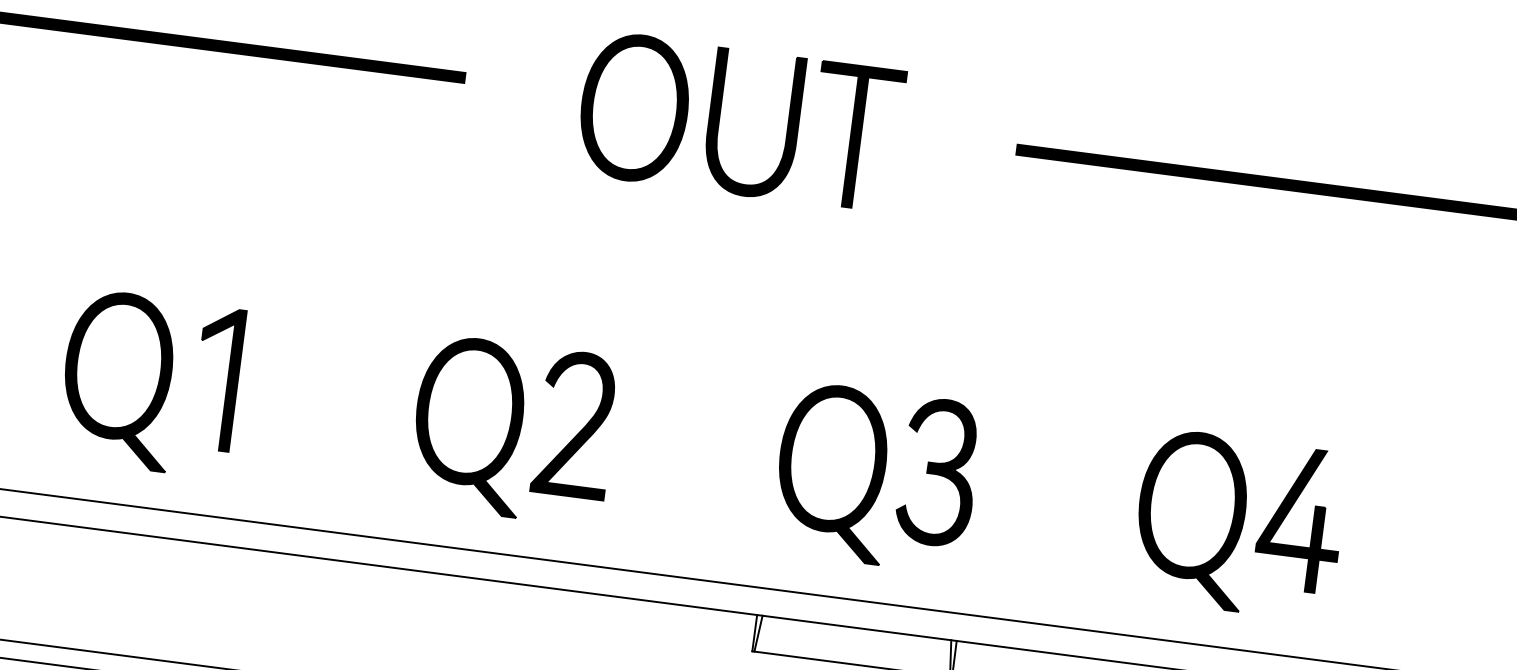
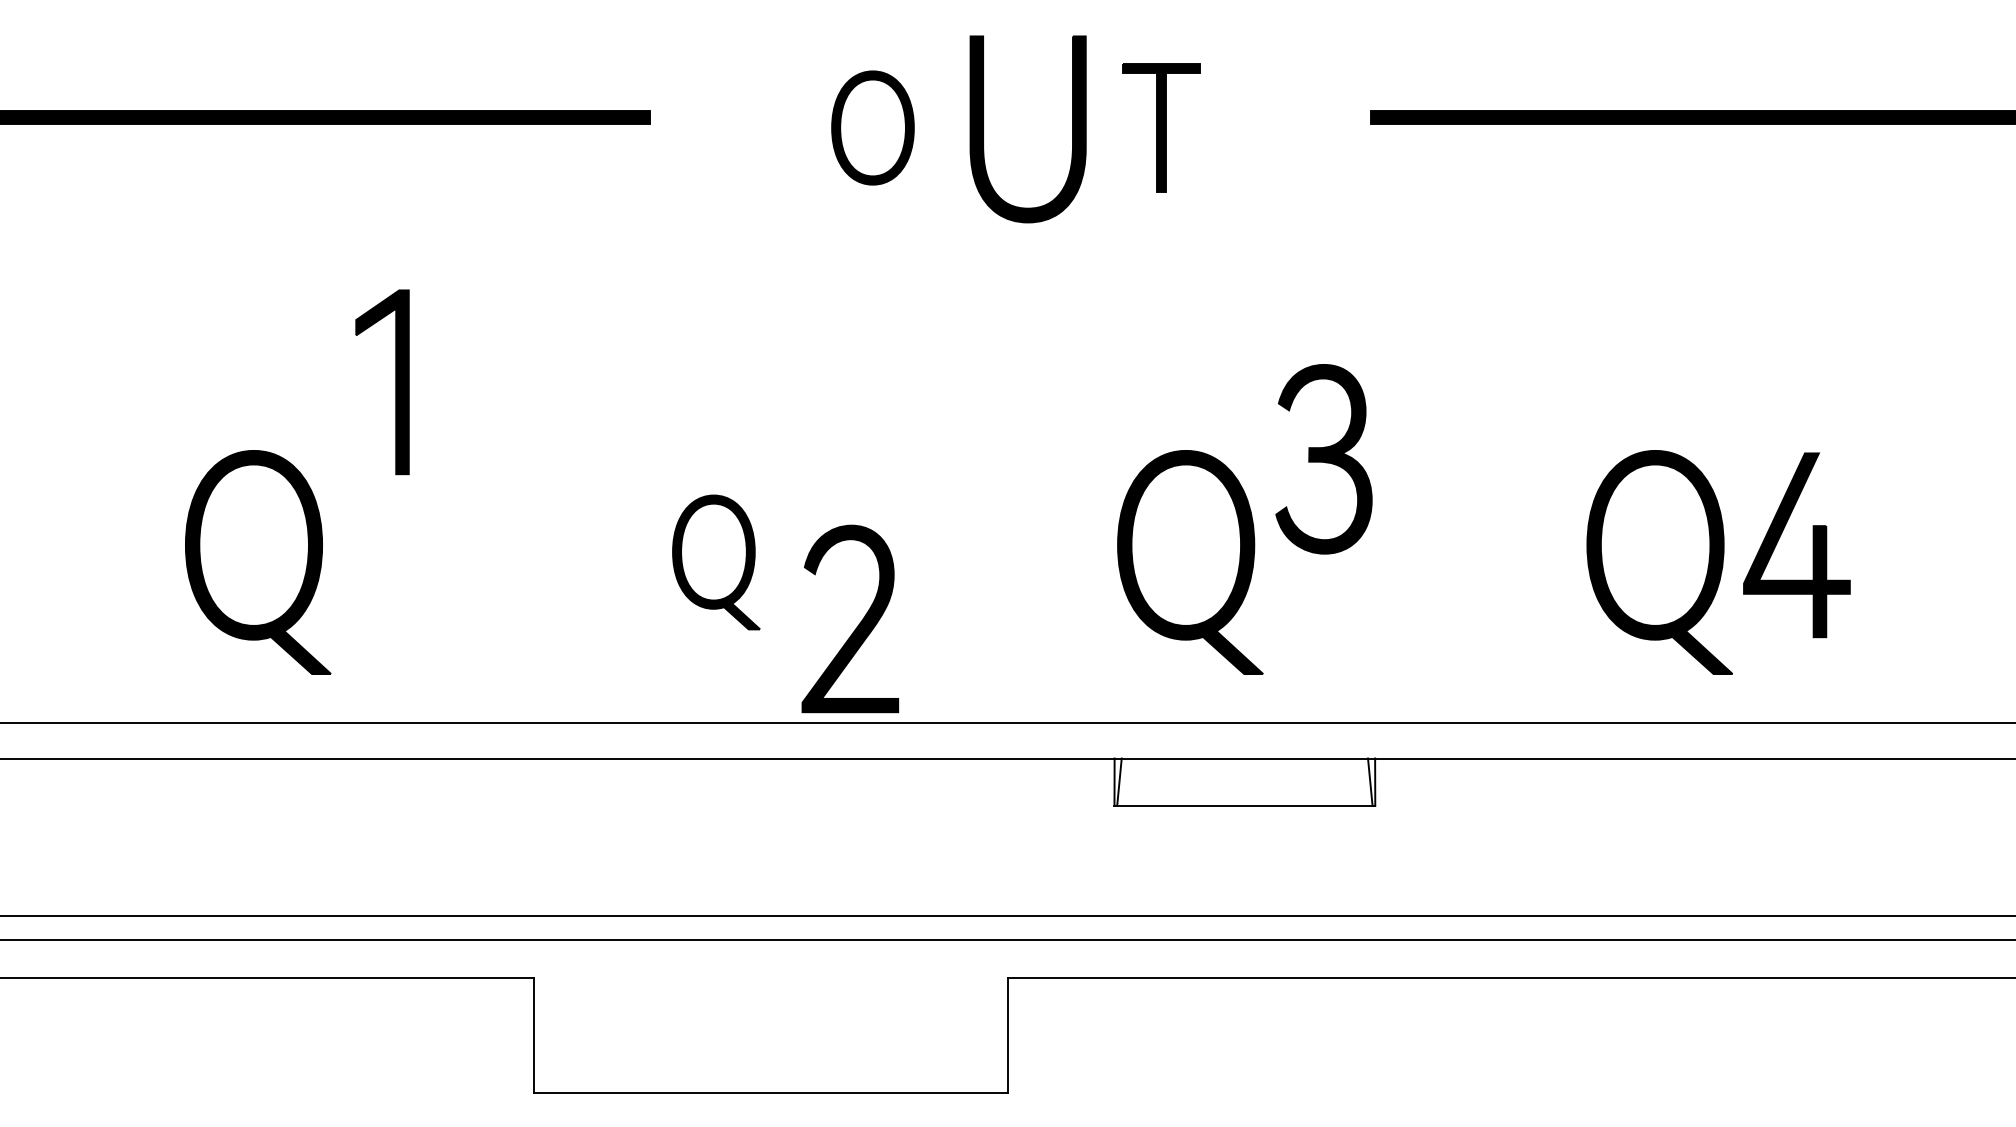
part: (634, 107) -> (872, 127), size x0.6
part: (855, 136) -> (1161, 127), size x0.7
part: (227, 380) -> (395, 382), moved
part: (471, 425) -> (716, 562), size x0.6
part: (580, 430) -> (857, 625), moved
part: (938, 472) -> (1323, 459), moved

